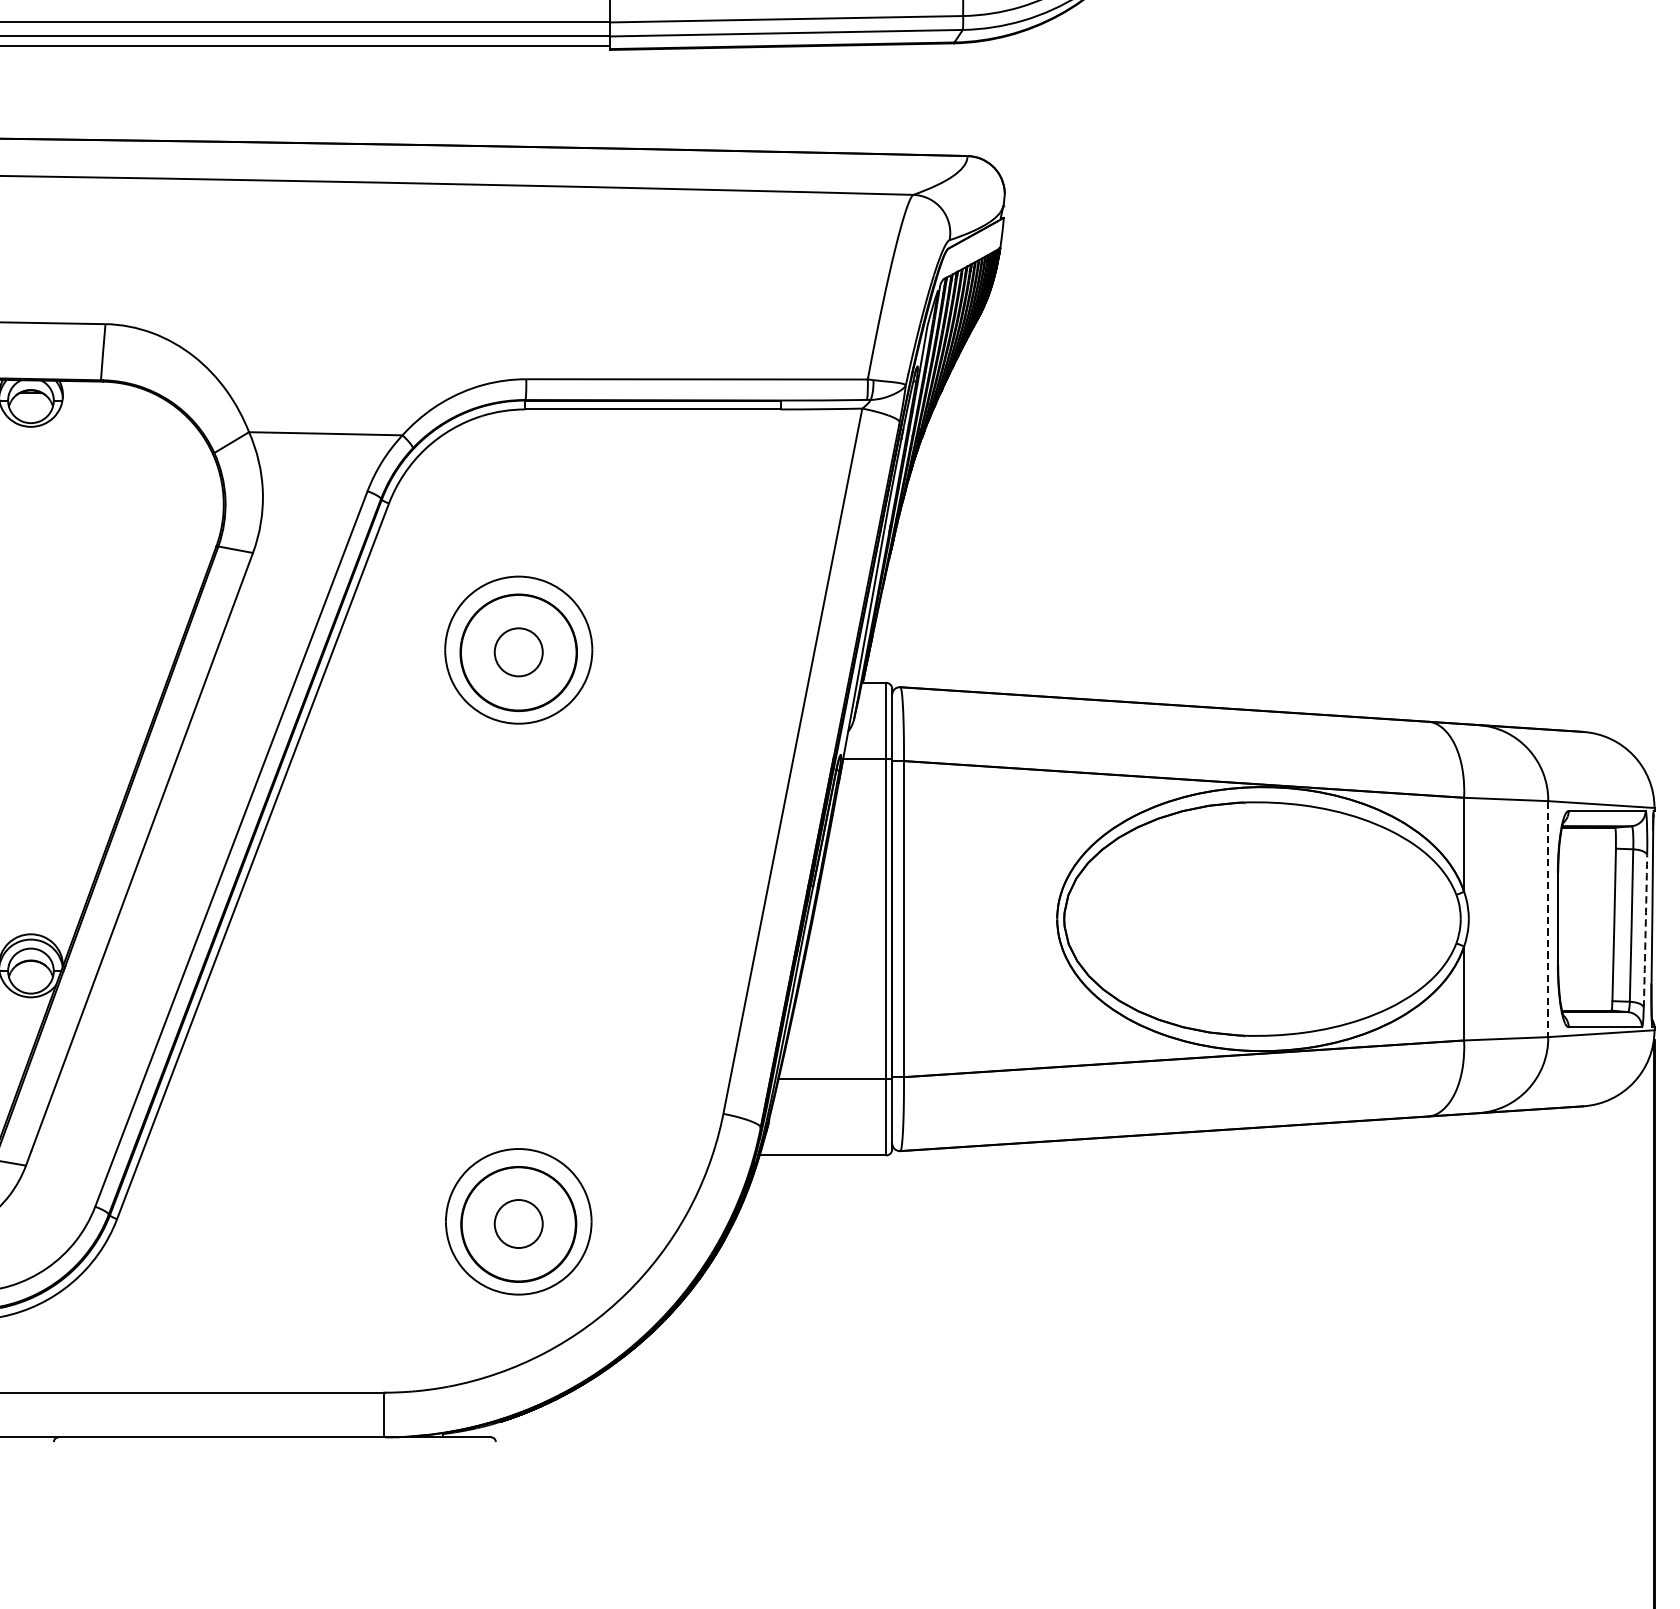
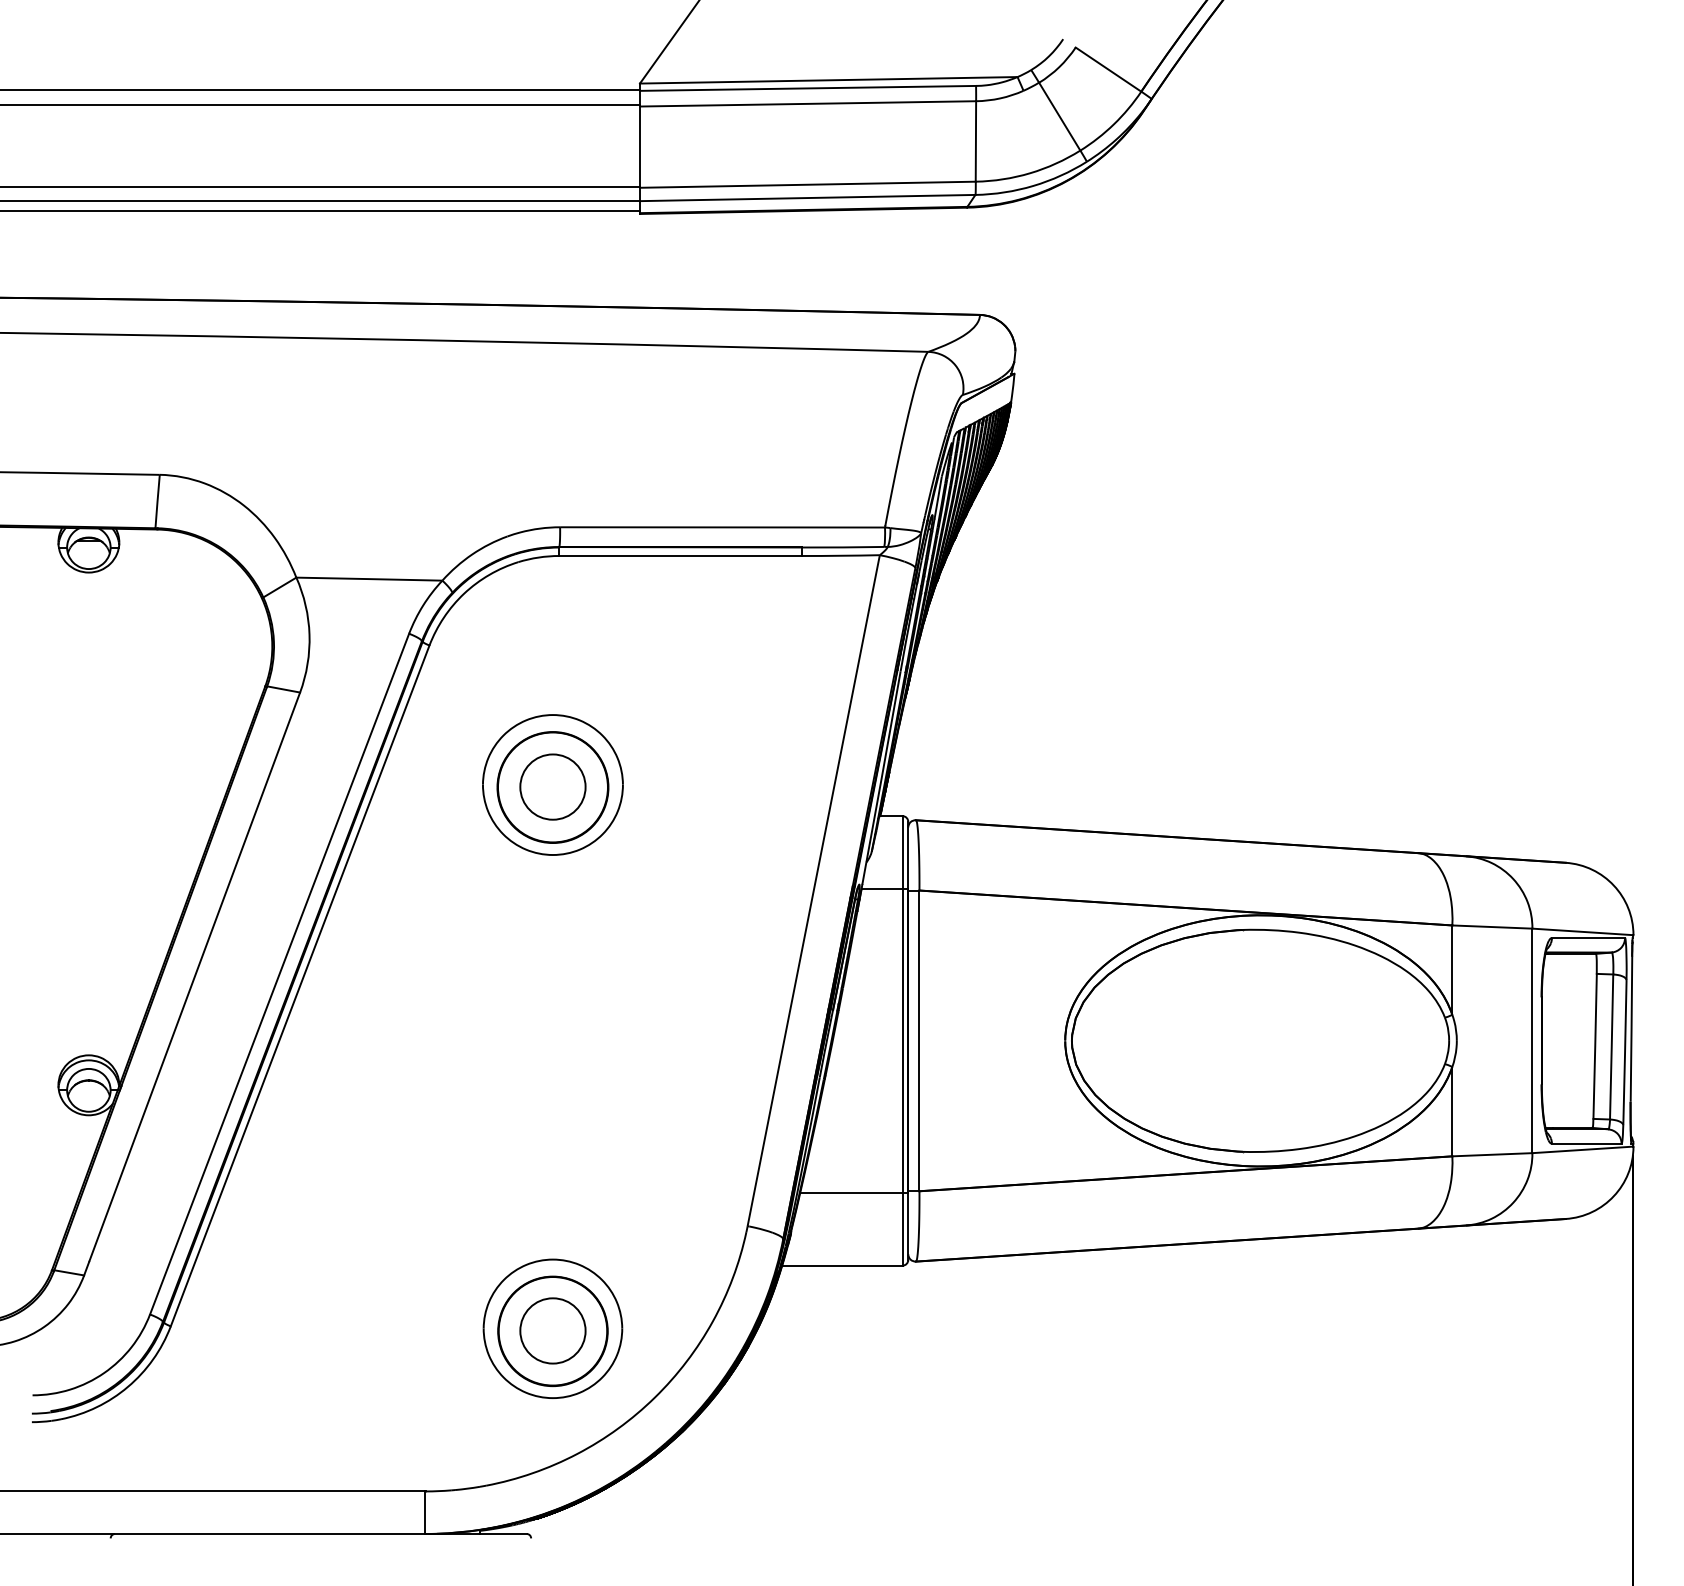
circle: (518, 651) -> (552, 786), size x1.43
line: (1548, 919) -> (1532, 1041), dashed -> solid
arc: (1646, 931) -> (1625, 1052), dashed -> solid
circle: (518, 1223) -> (552, 1330), size x1.43

